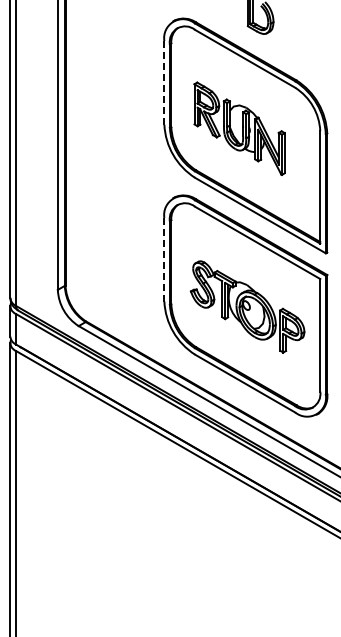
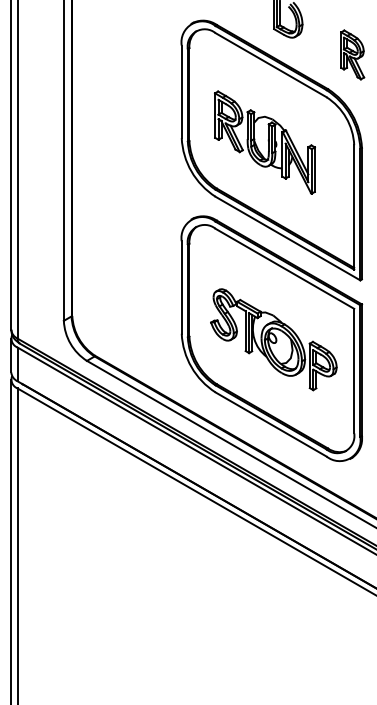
part: (318, 49) -> (352, 54), added
line: (164, 82) -> (181, 91), dashed -> solid
line: (164, 259) -> (181, 287), dashed -> solid

